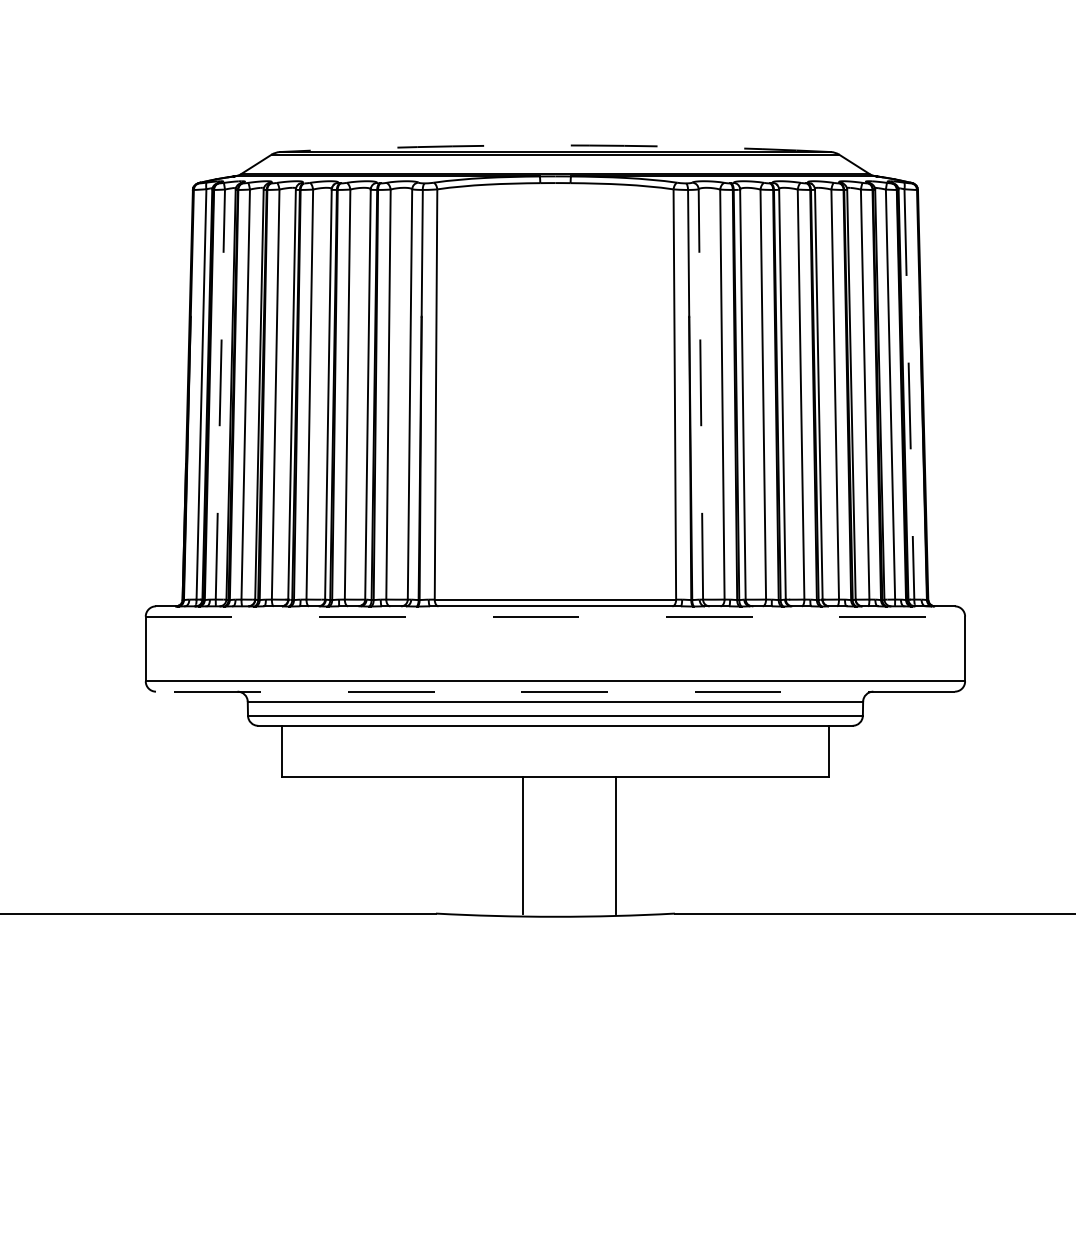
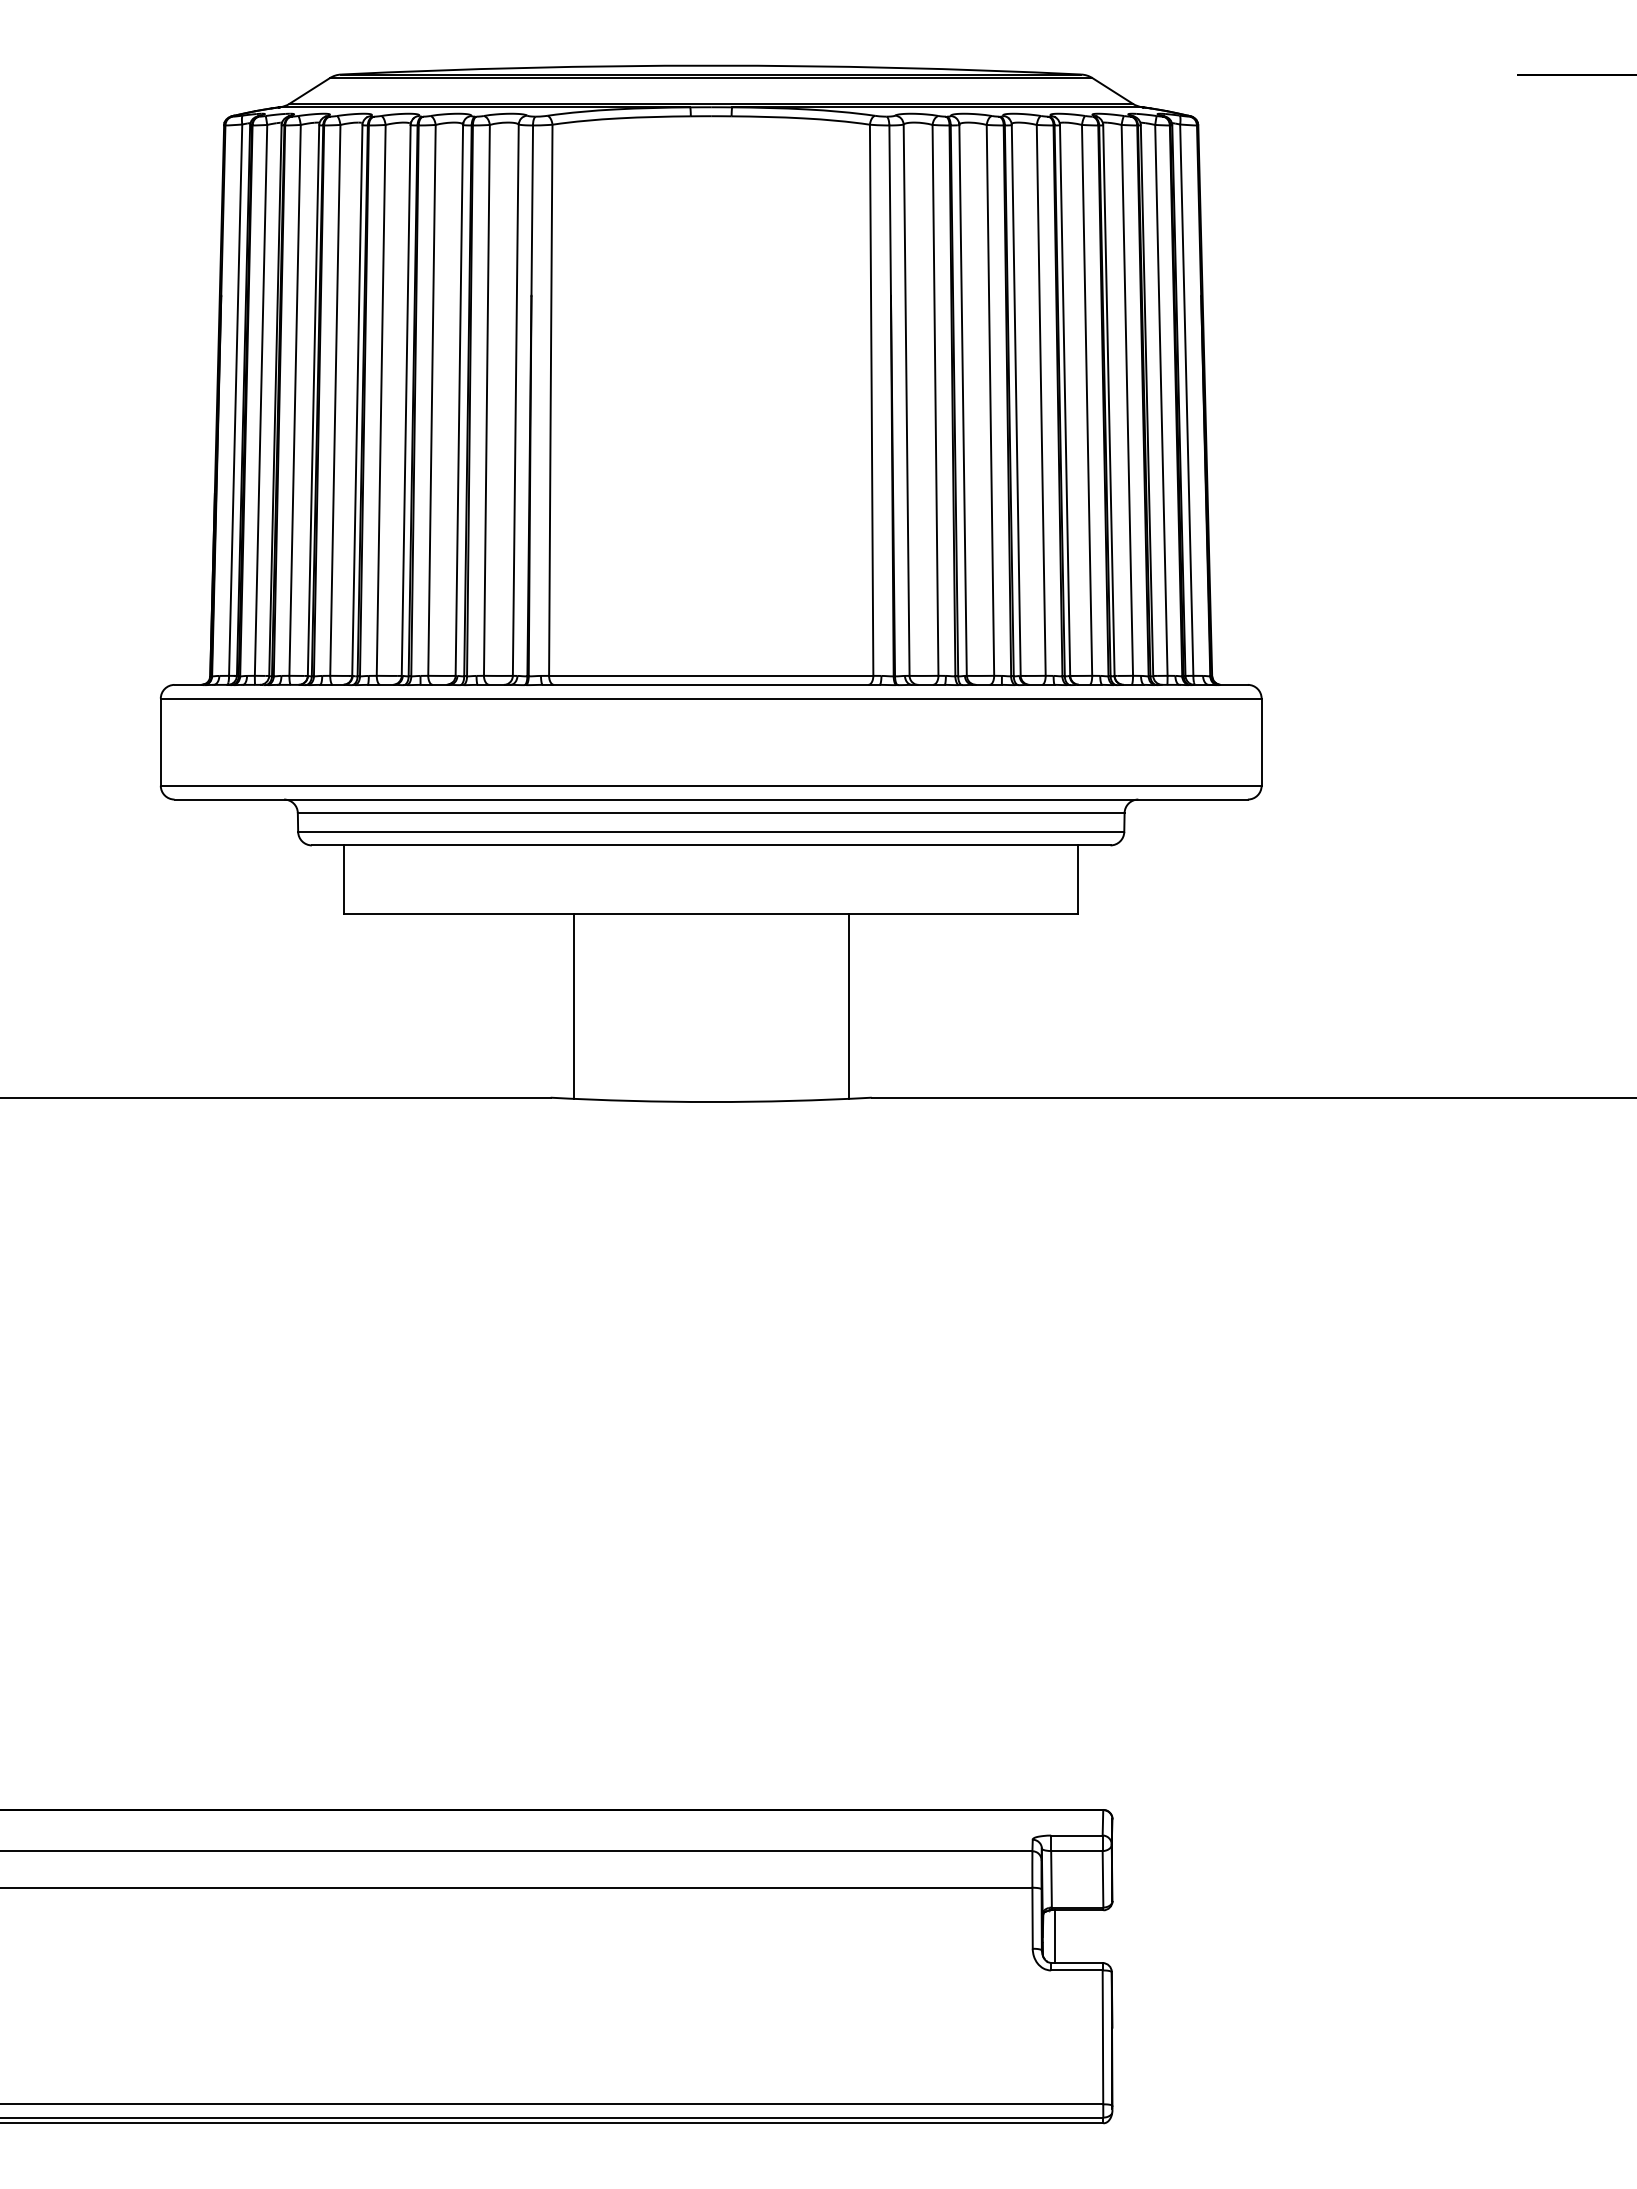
arc: (555, 145) -> (711, 65), dashed -> solid
line: (220, 394) -> (261, 400), dashed -> solid
line: (700, 394) -> (906, 400), dashed -> solid
line: (909, 394) -> (1186, 400), dashed -> solid
line: (555, 616) -> (711, 698), dashed -> solid
line: (555, 691) -> (711, 799), dashed -> solid
line: (522, 845) -> (573, 1006), moved
line: (615, 845) -> (848, 1006), moved

